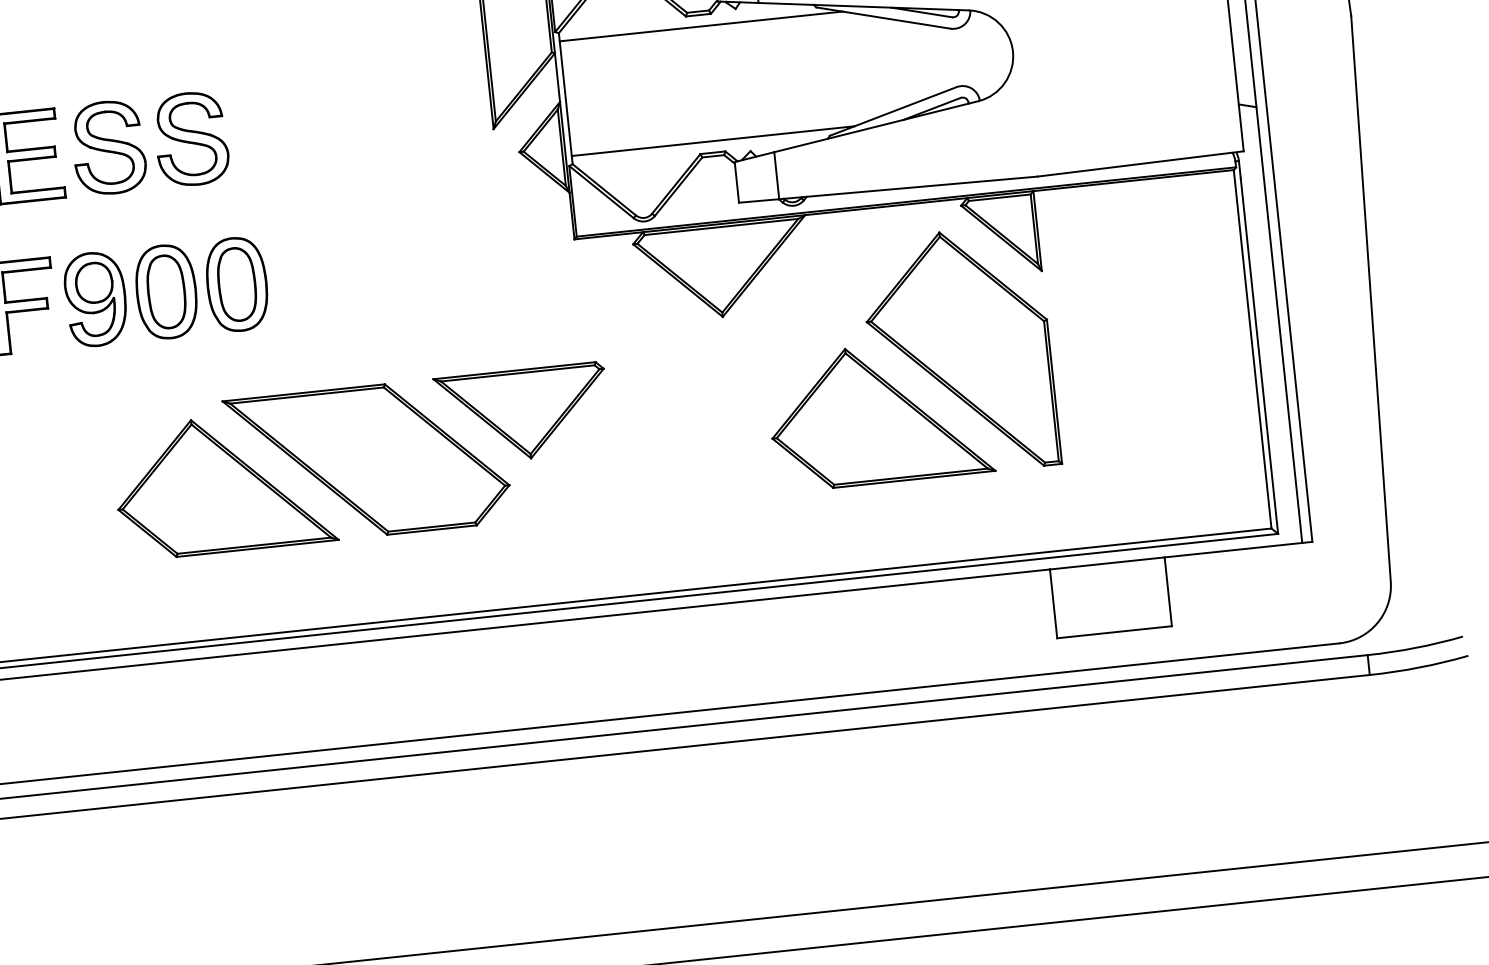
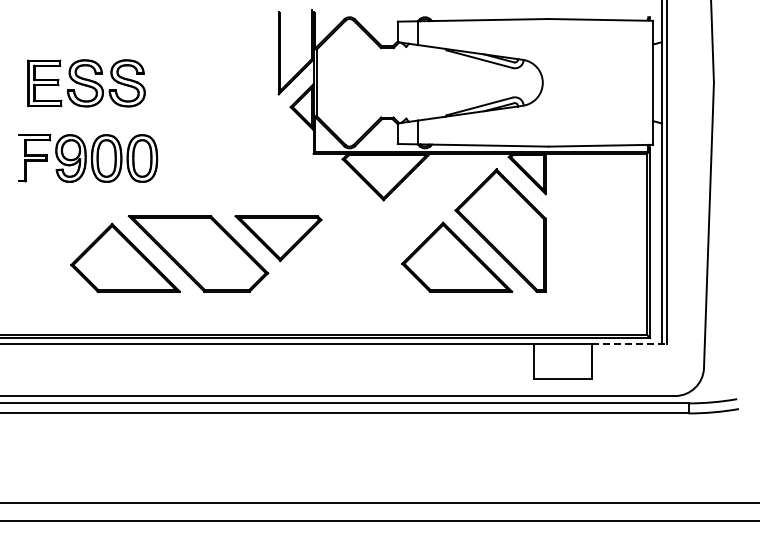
line: (699, 25) -> (387, 53), removed
line: (711, 140) -> (387, 111), removed
line: (1240, 548) -> (630, 343), solid -> dashed

